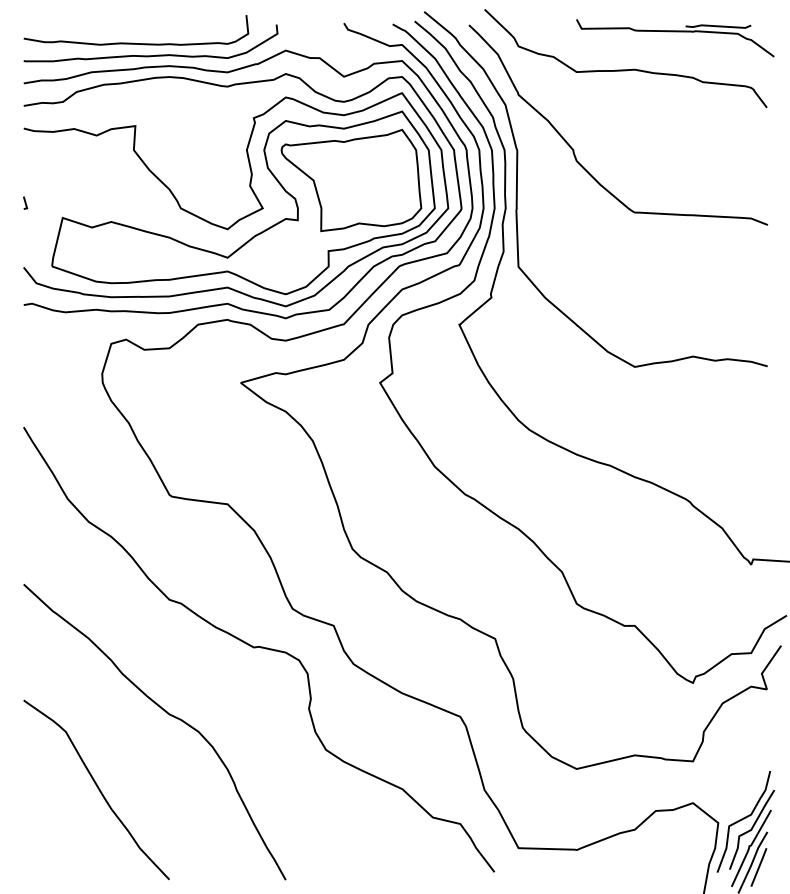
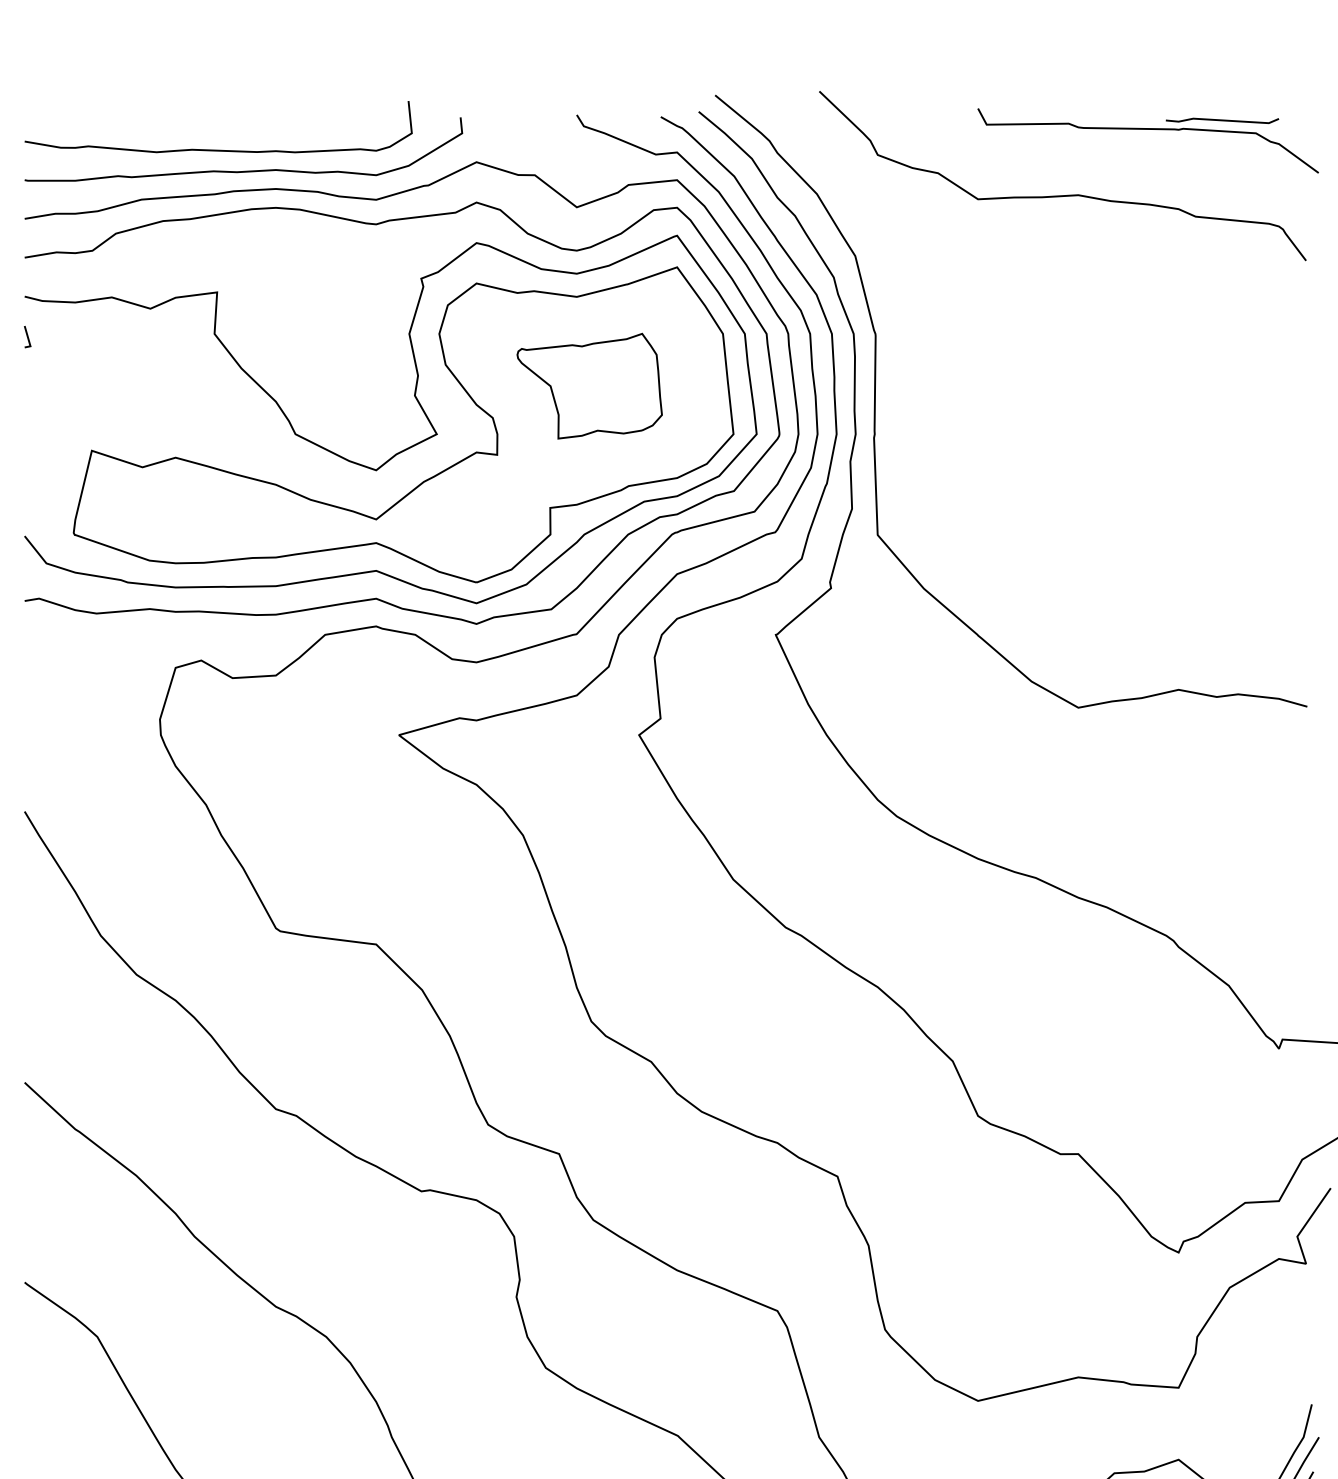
curve: (573, 148) -> (972, 331), removed
part: (351, 180) -> (589, 386), size x0.6
line: (25, 202) -> (27, 336), moved

